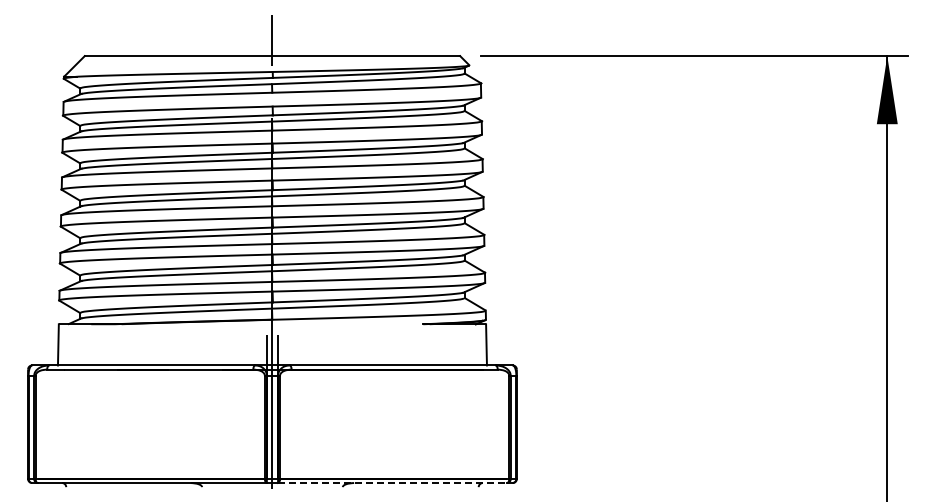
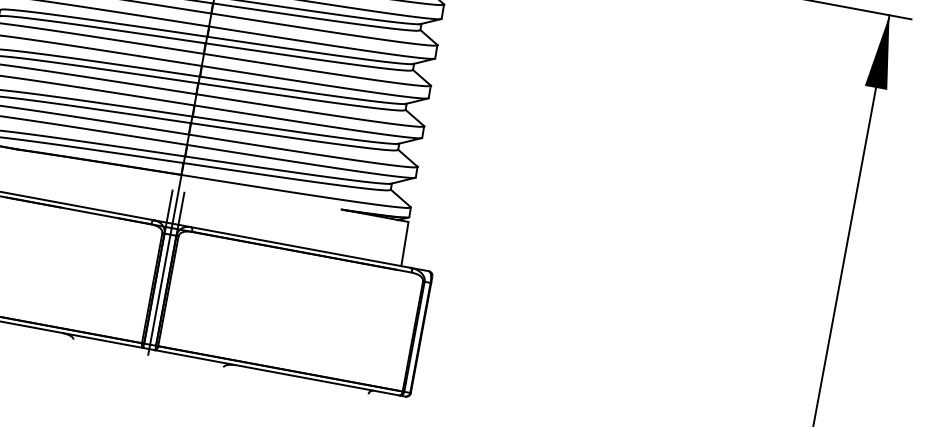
line: (392, 483) -> (277, 373), dashed -> solid

